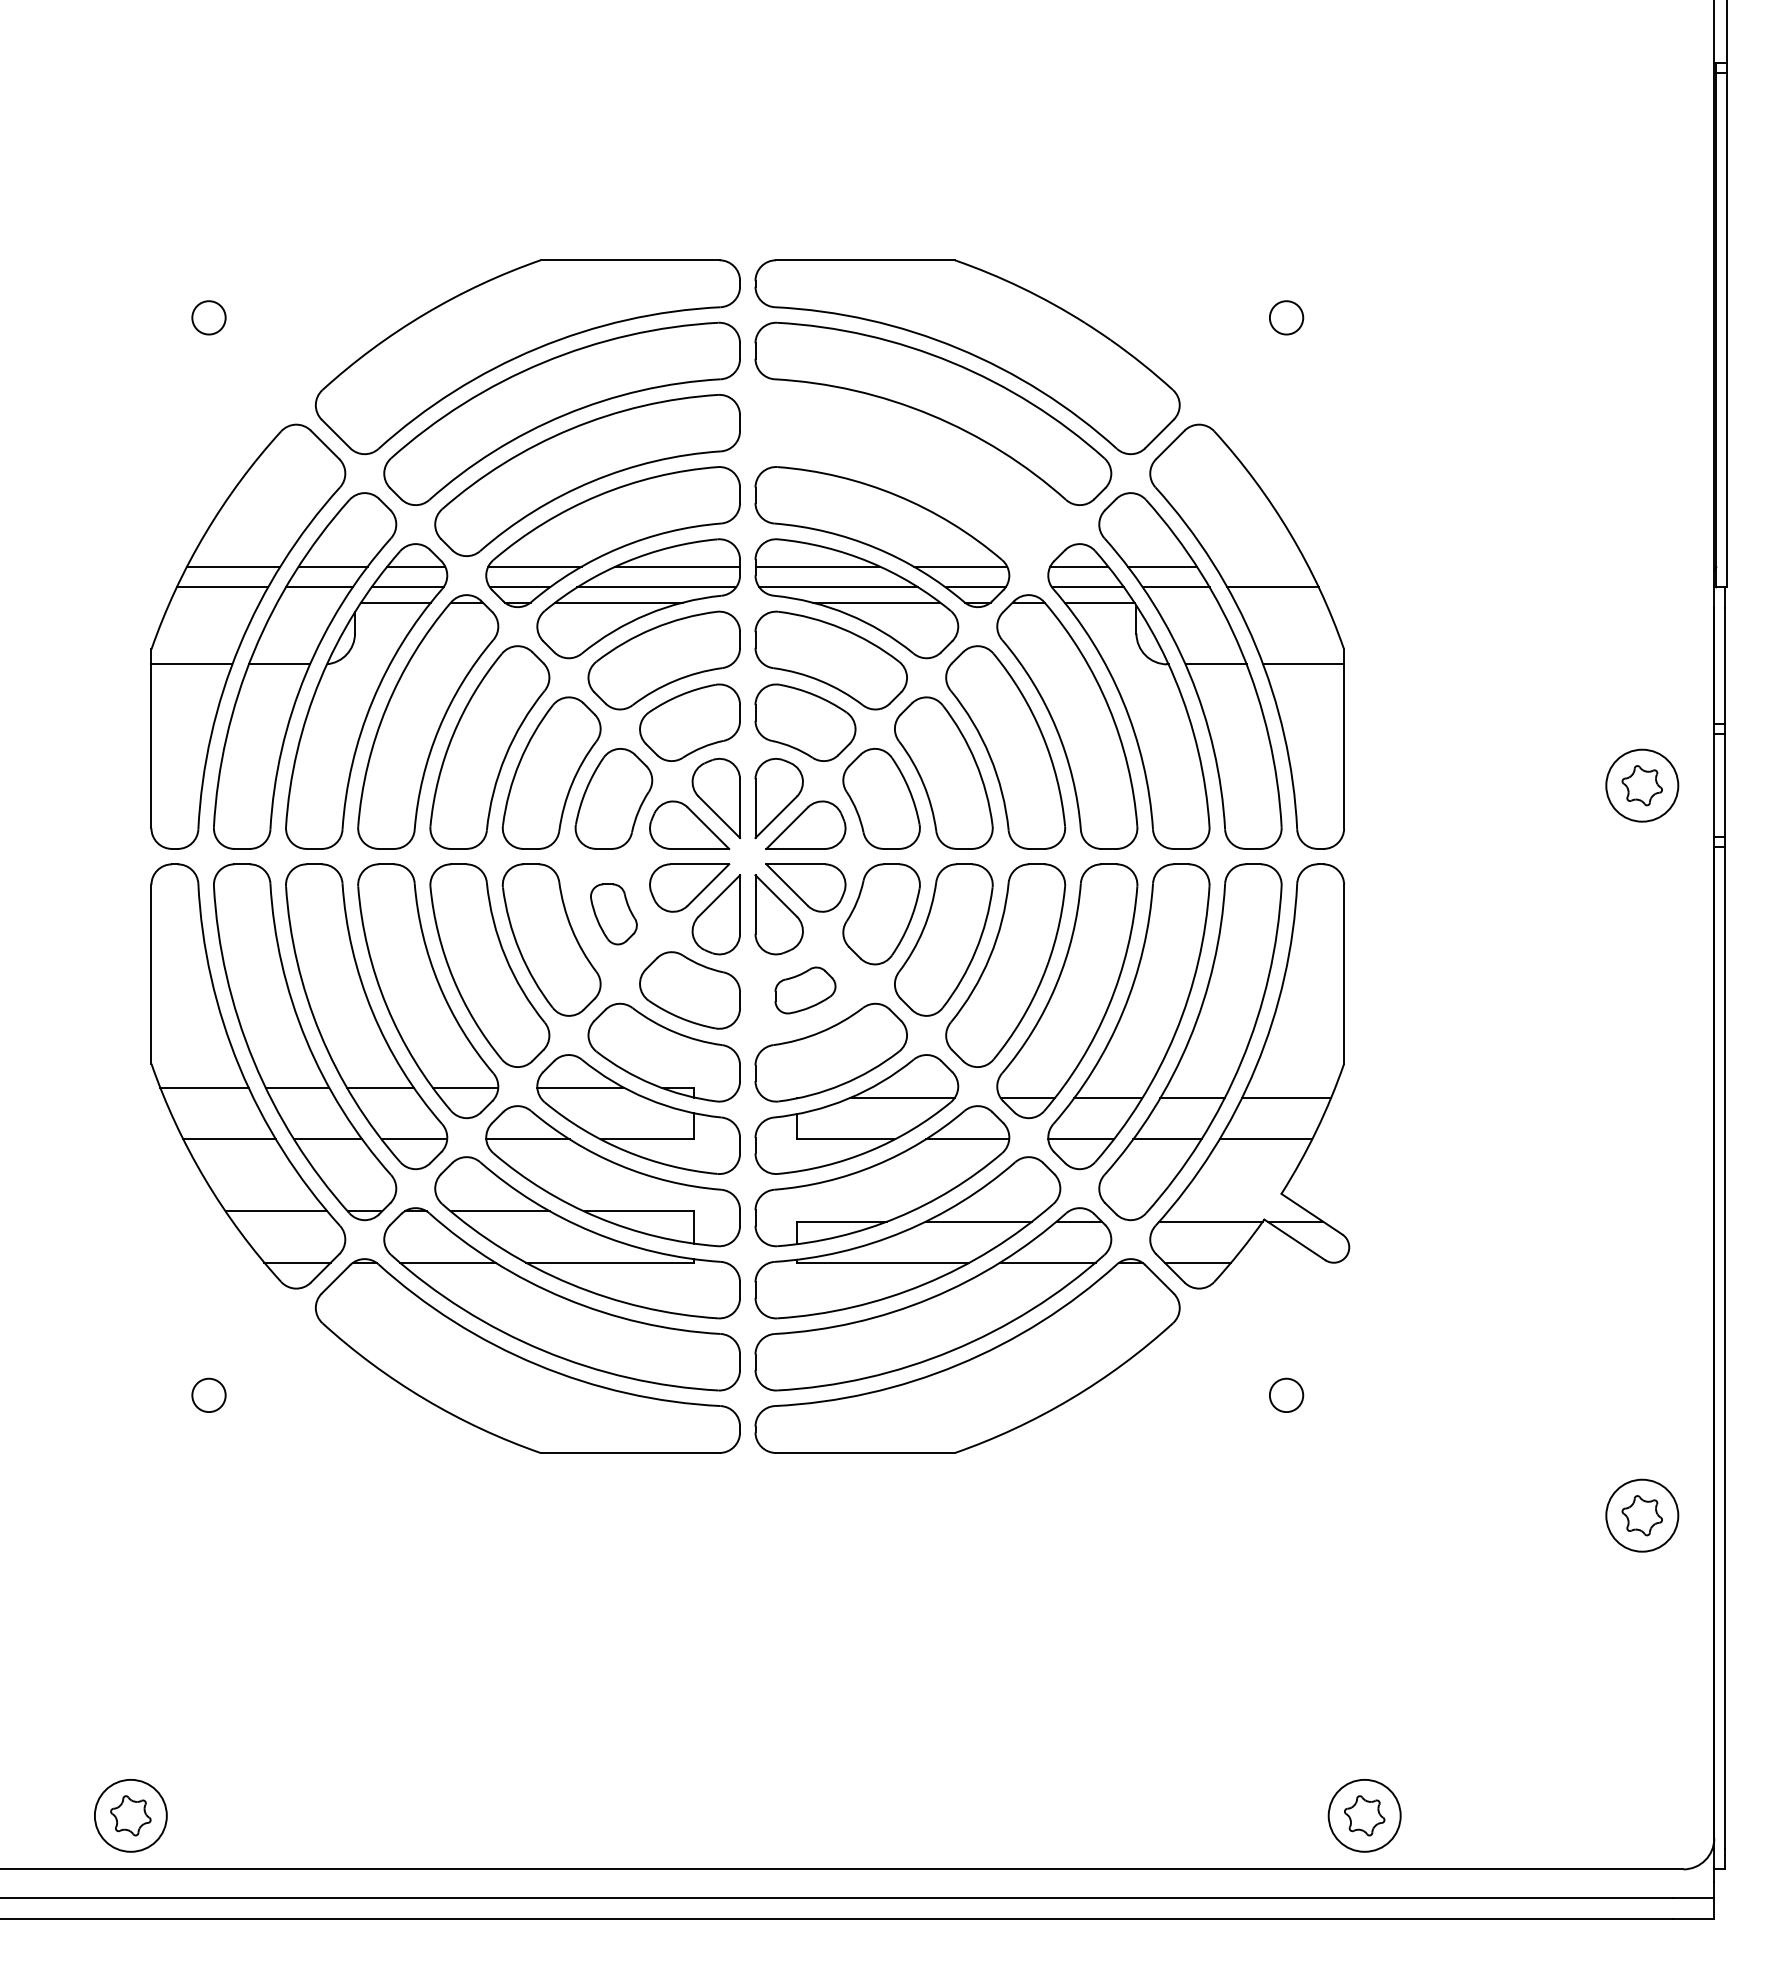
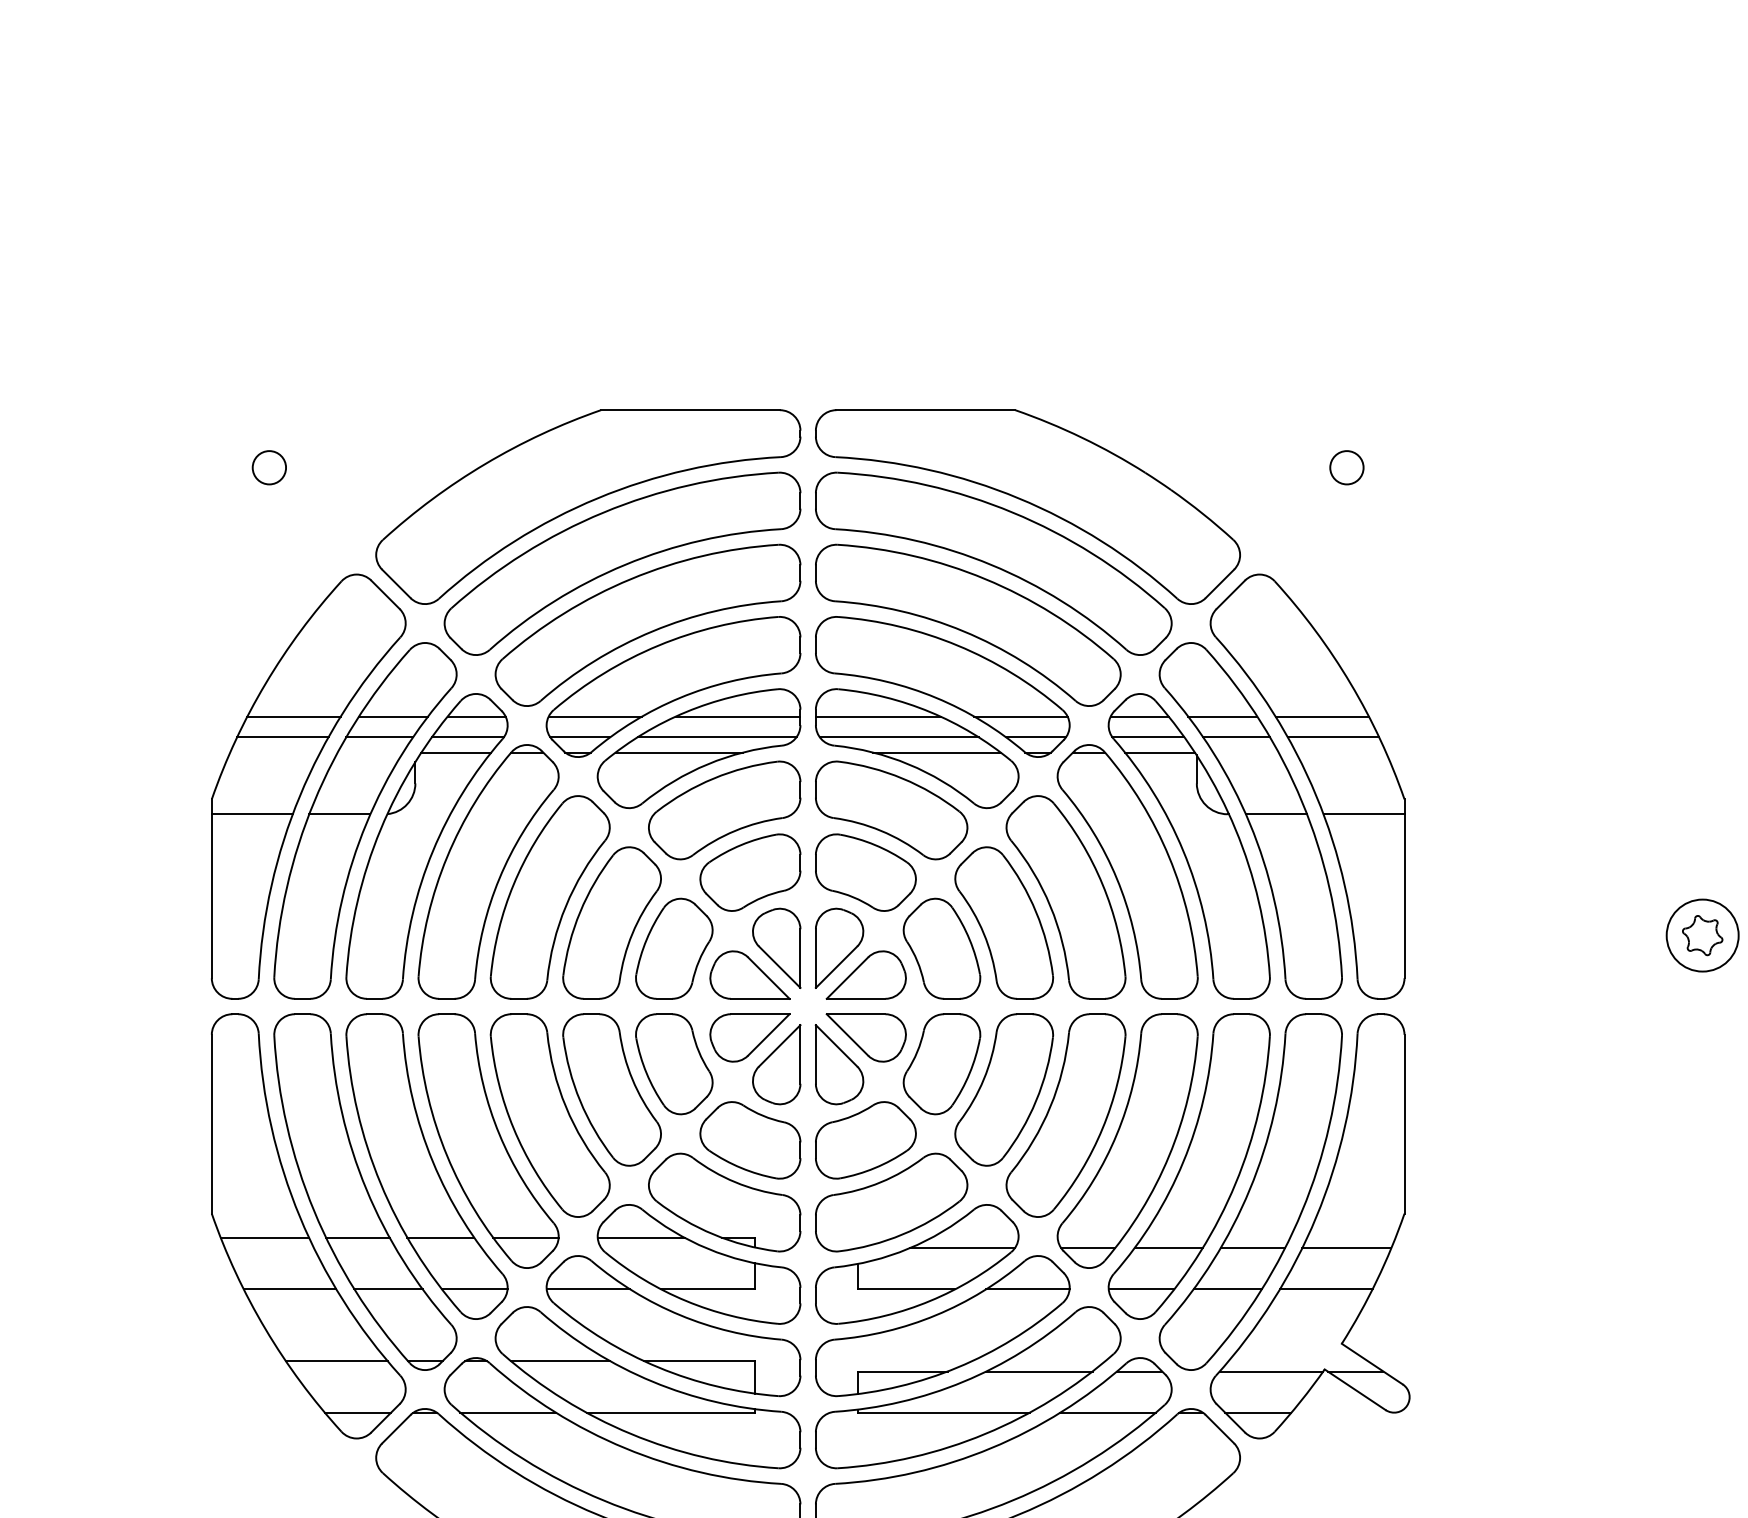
part: (907, 475) -> (967, 625), added
line: (1261, 566) -> (1321, 716), added
part: (613, 914) -> (673, 1064), size x1.67
part: (805, 990) -> (865, 1140), size x1.67

